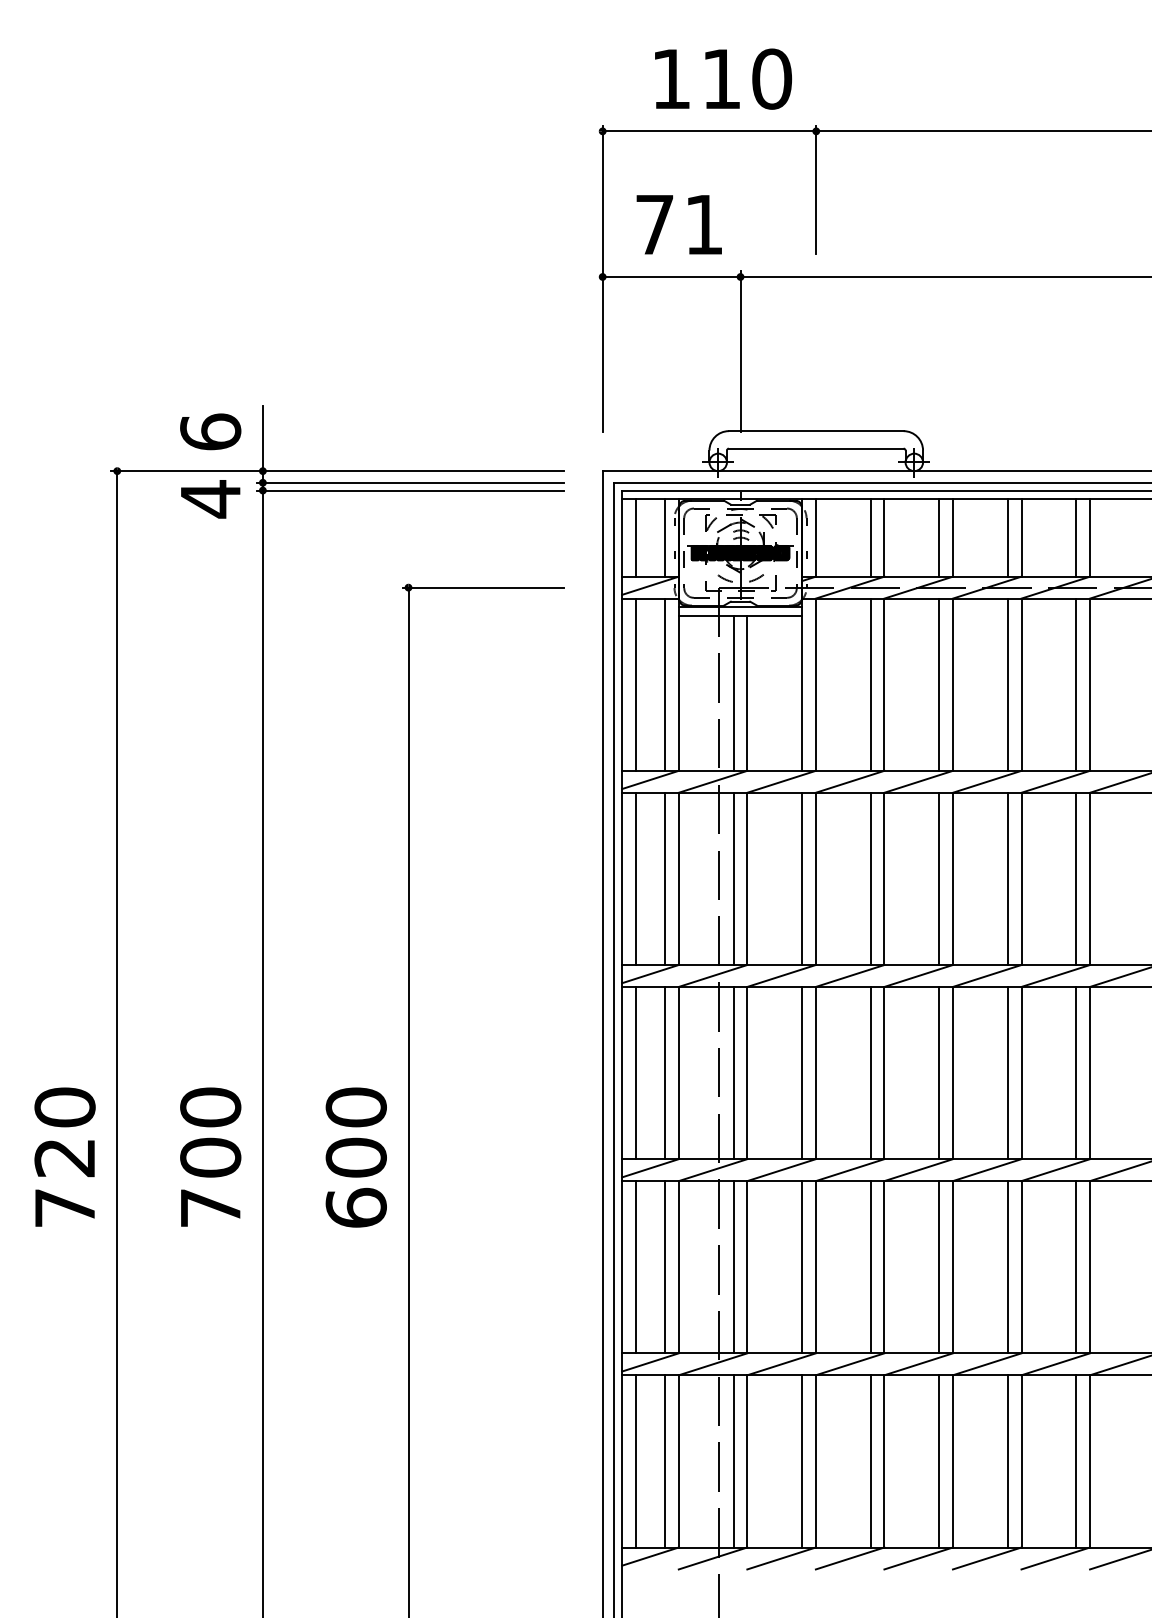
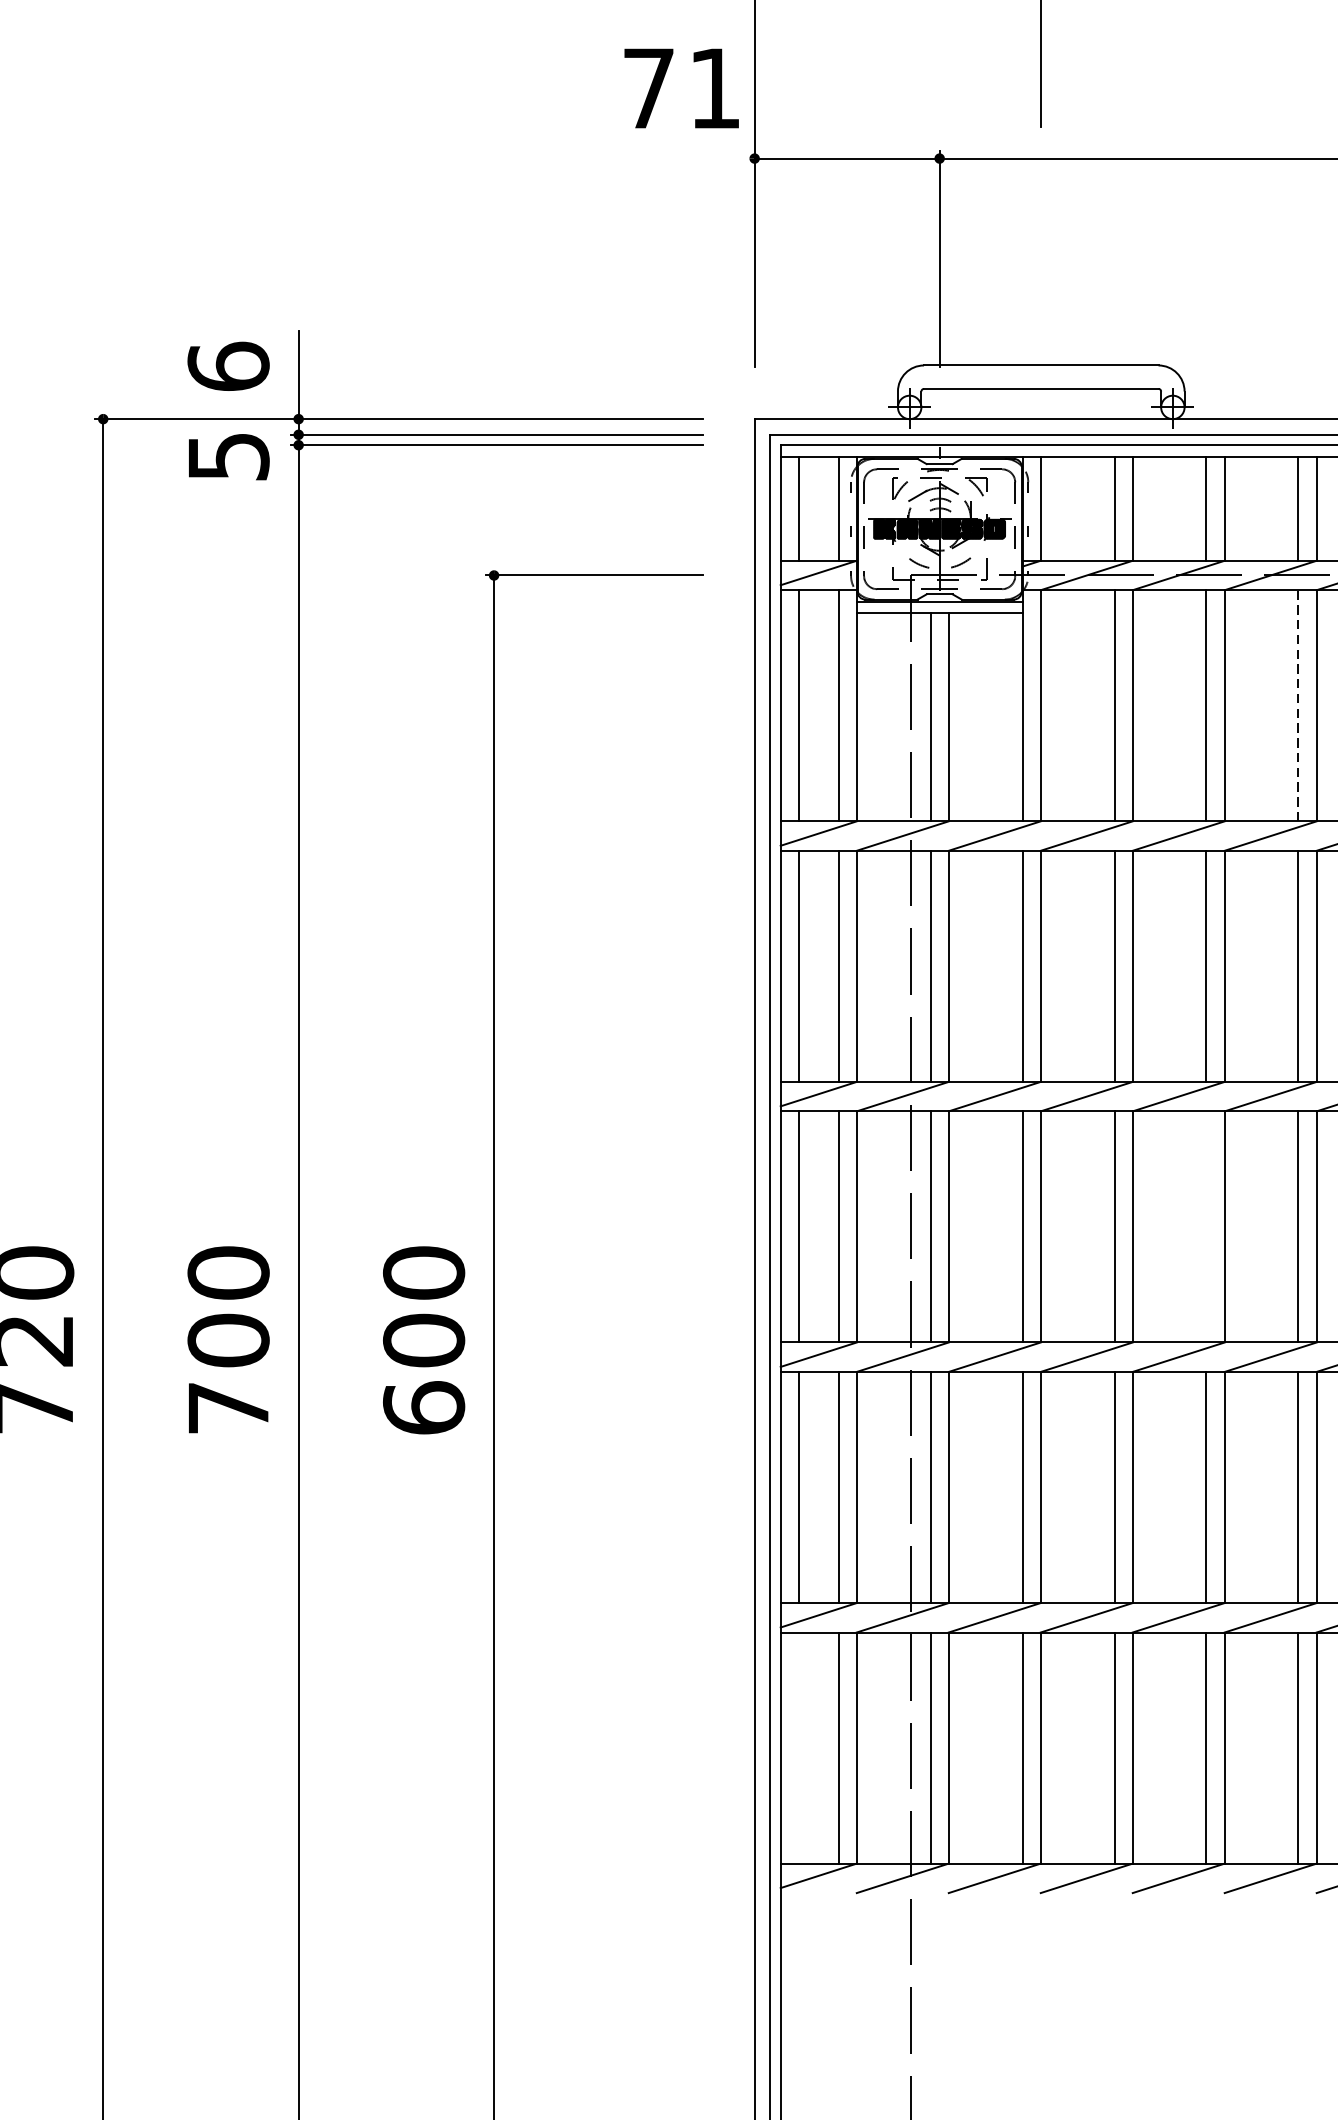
text: (678, 224) -> (680, 88), moved
text: (211, 499) -> (229, 457), 4 -> 5
line: (1007, 684) -> (1297, 705), solid -> dashed
line: (939, 1072) -> (1206, 1226), removed
line: (635, 1461) -> (798, 1748), removed

